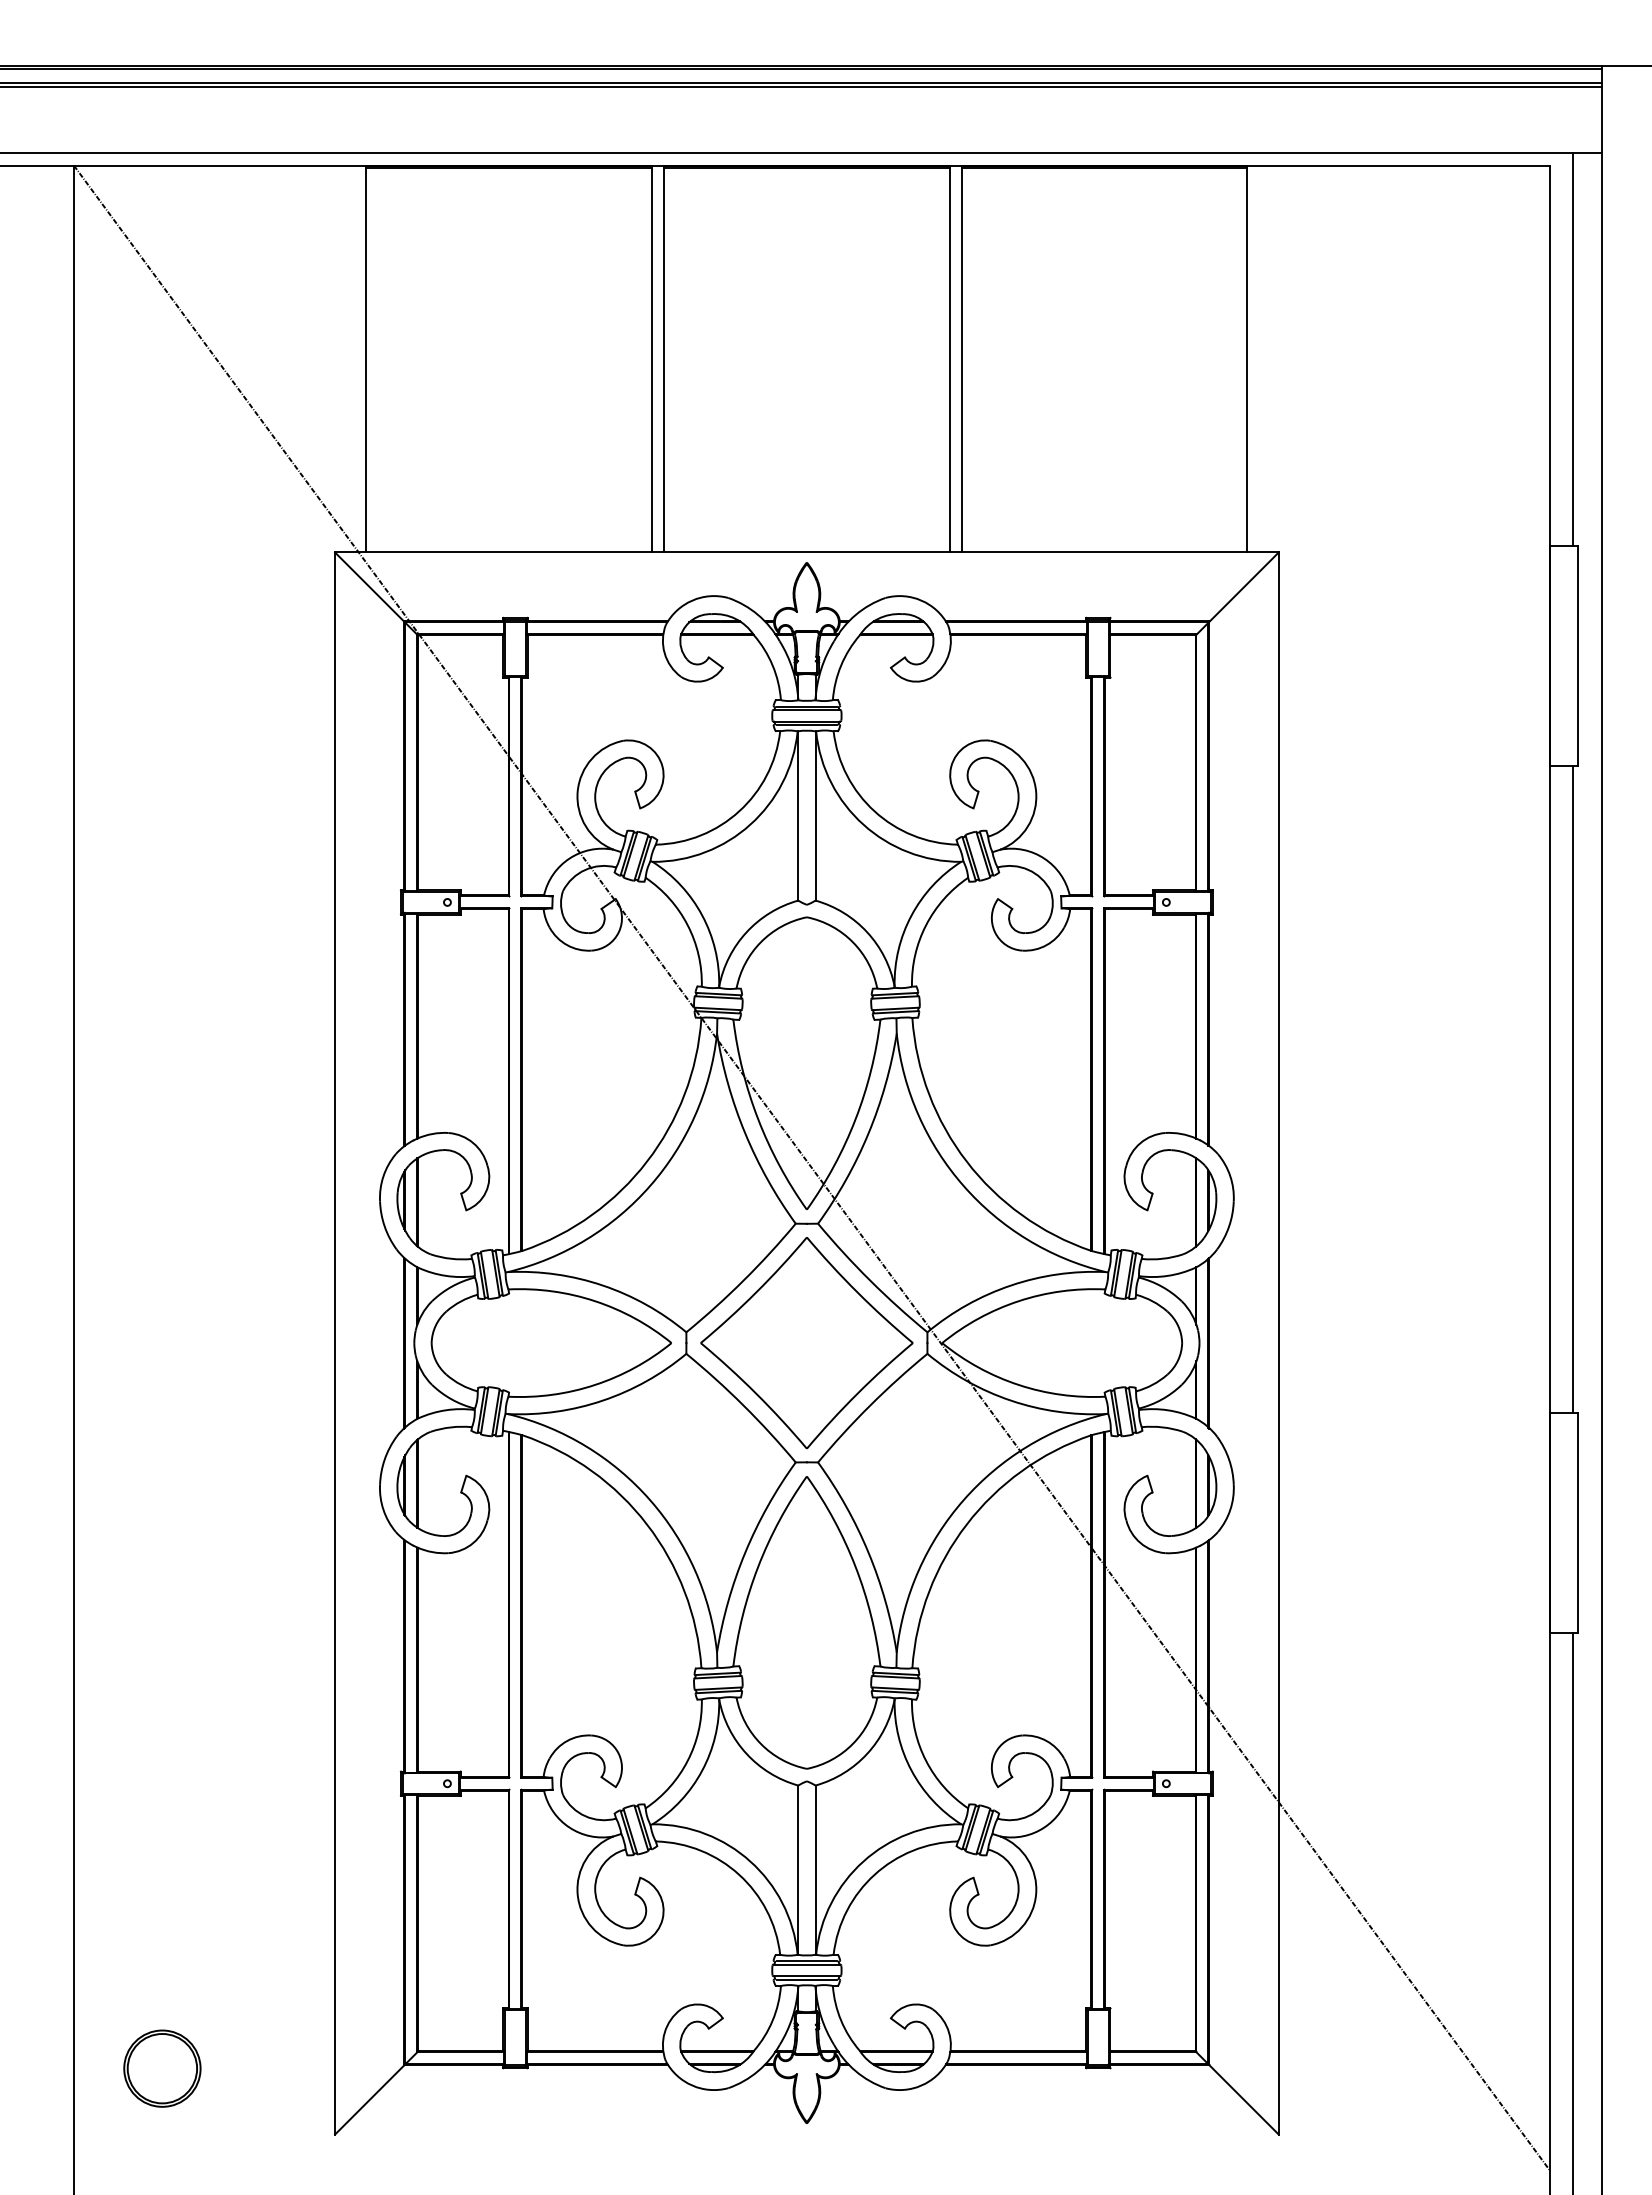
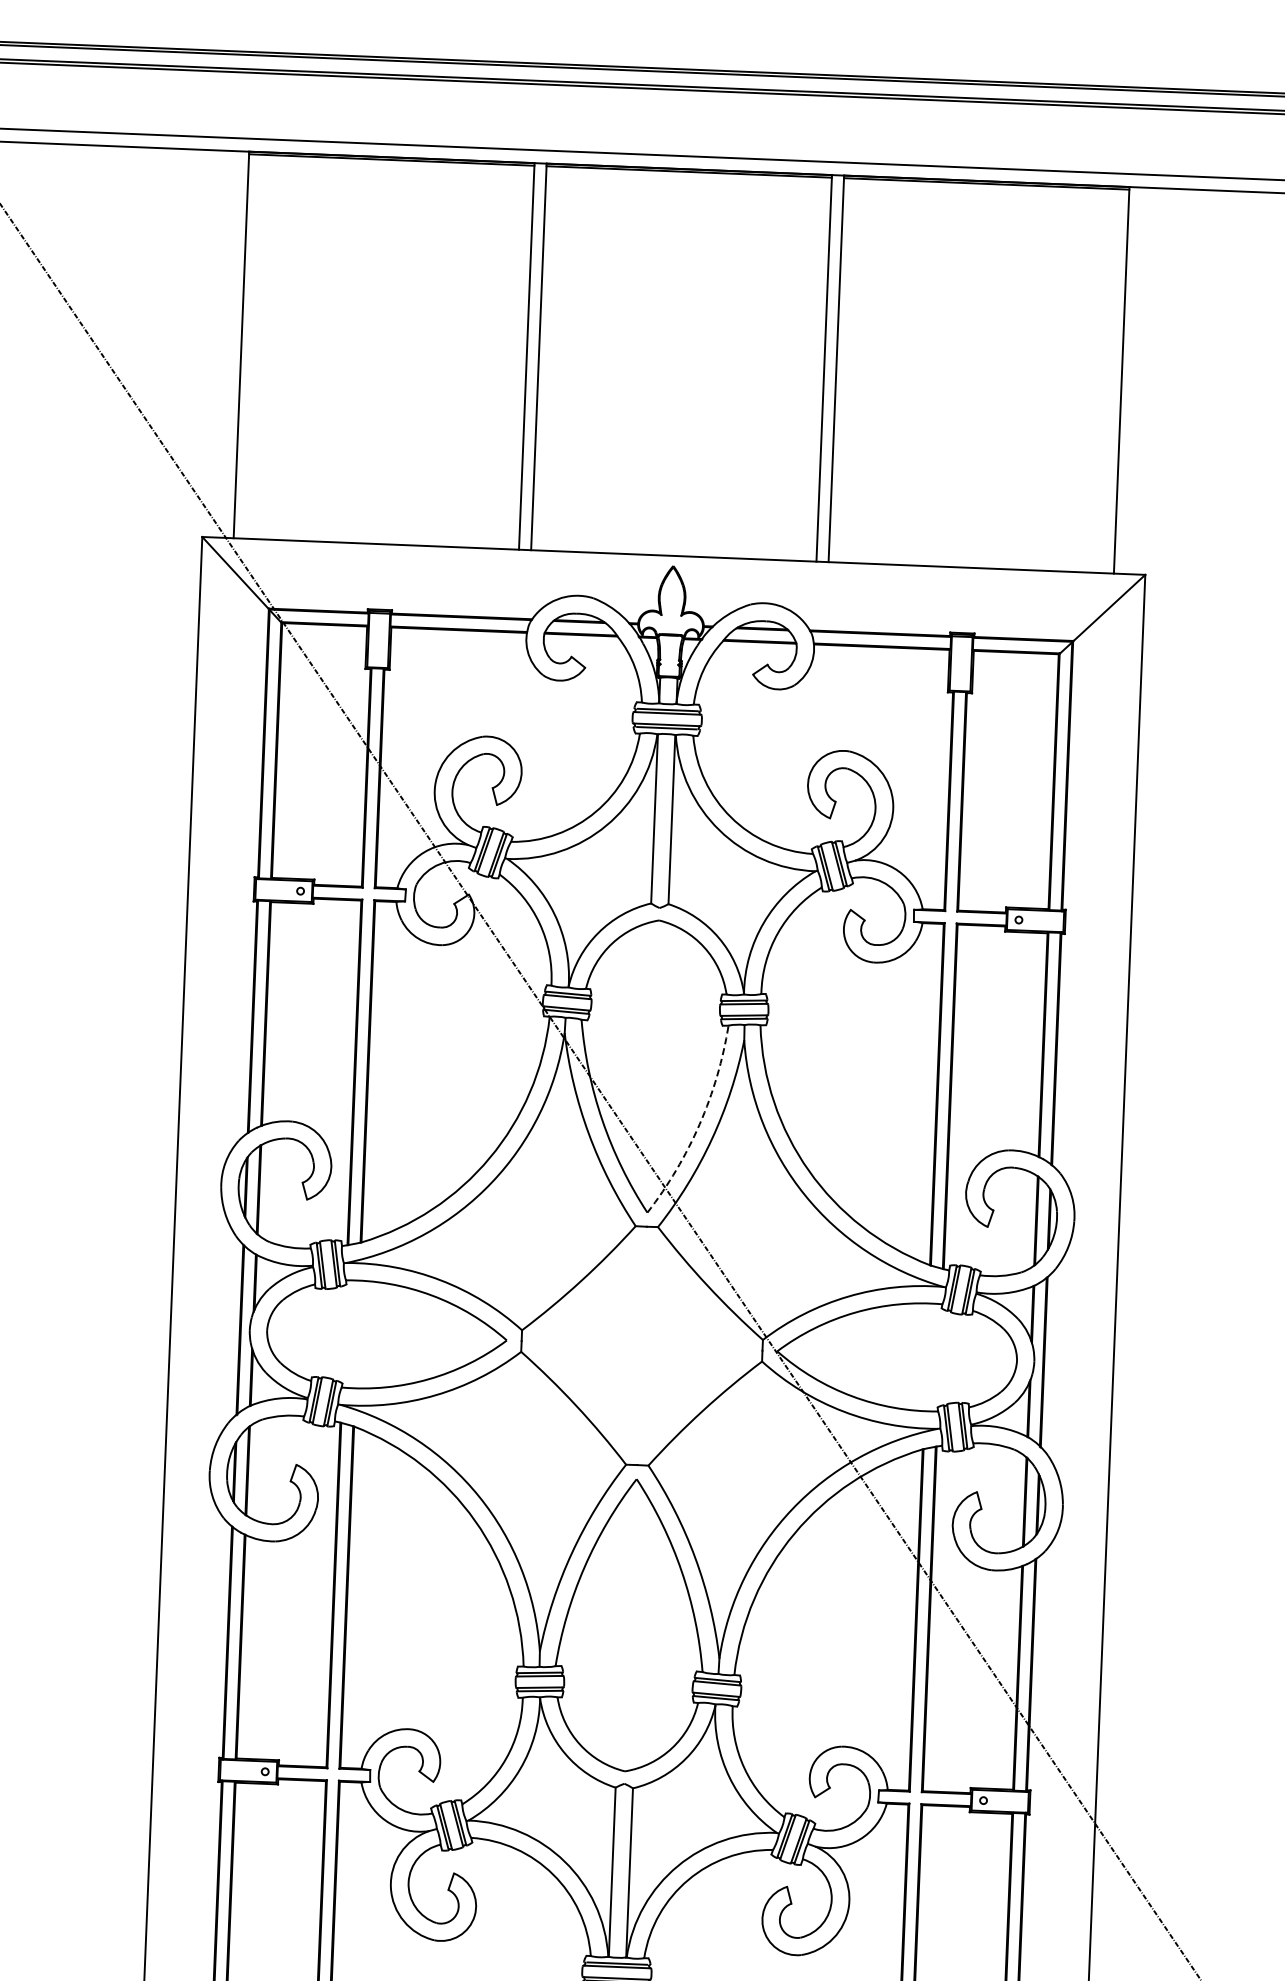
arc: (855, 1119) -> (699, 1124), solid -> dashed
part: (806, 1343) -> (641, 1346), removed

